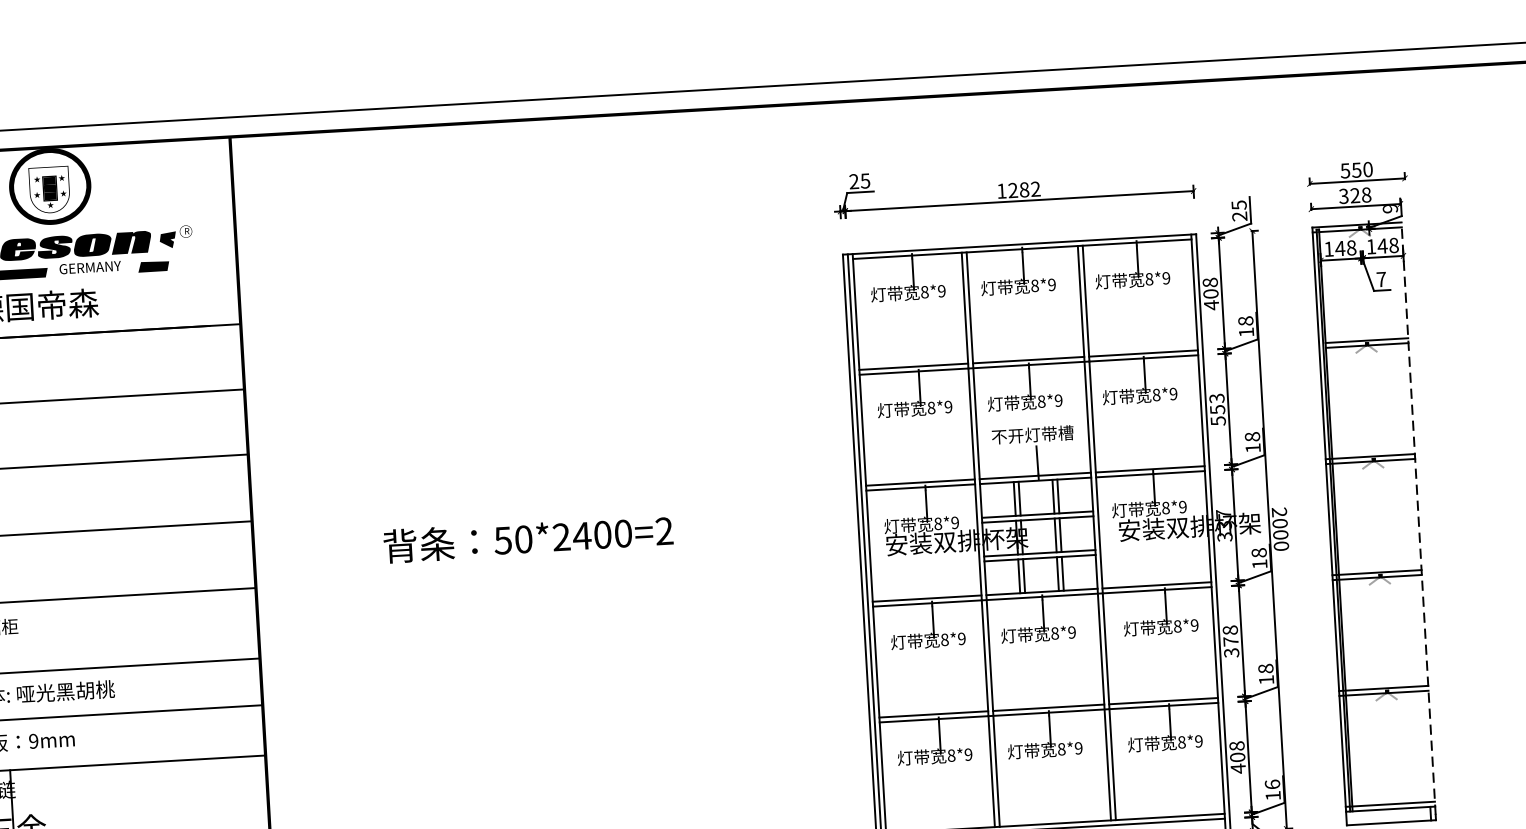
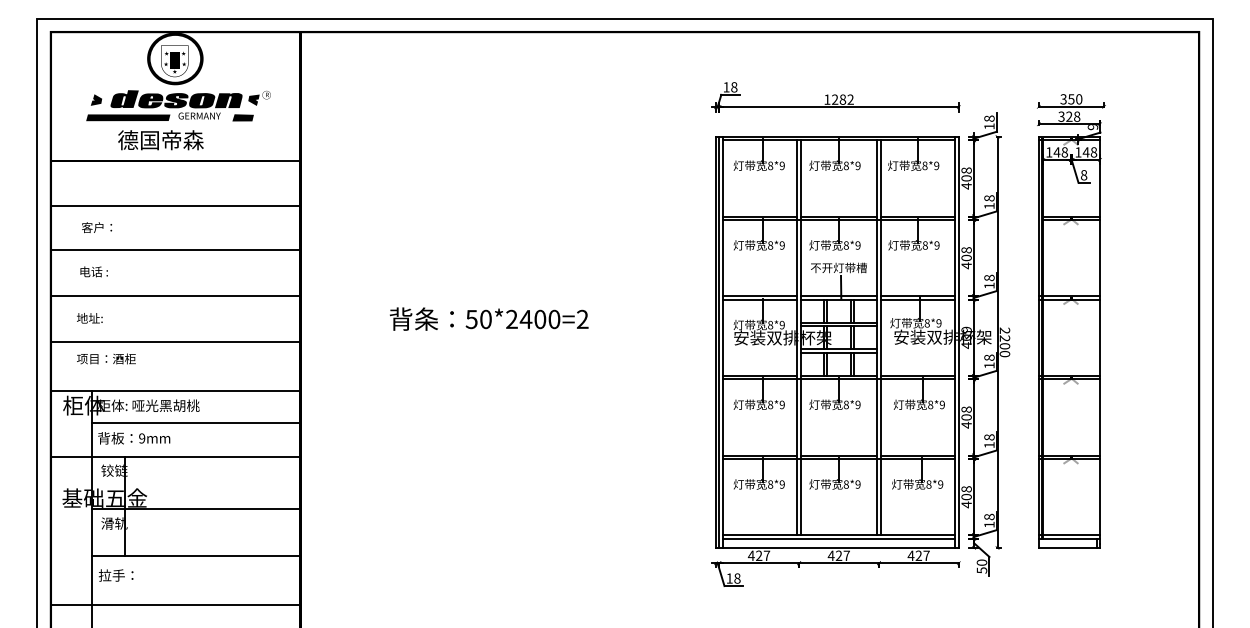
text: (1345, 169) -> (1063, 98), 550 -> 350
text: (859, 181) -> (730, 87), 25 -> 18
text: (1239, 210) -> (989, 122), 25 -> 18
text: (1382, 279) -> (1084, 175), 7 -> 8
text: (1217, 410) -> (966, 258), 553 -> 408
line: (1419, 518) -> (1100, 340), dashed -> solid
text: (1279, 523) -> (1004, 338), 2000 -> 2200
text: (1224, 525) -> (966, 337), 337 -> 409
text: (1231, 647) -> (966, 421), 378 -> 408
text: (1272, 783) -> (989, 516), 16 -> 18

